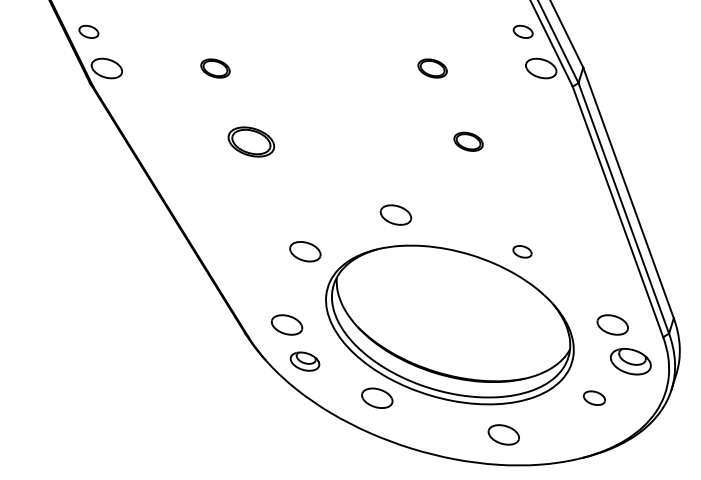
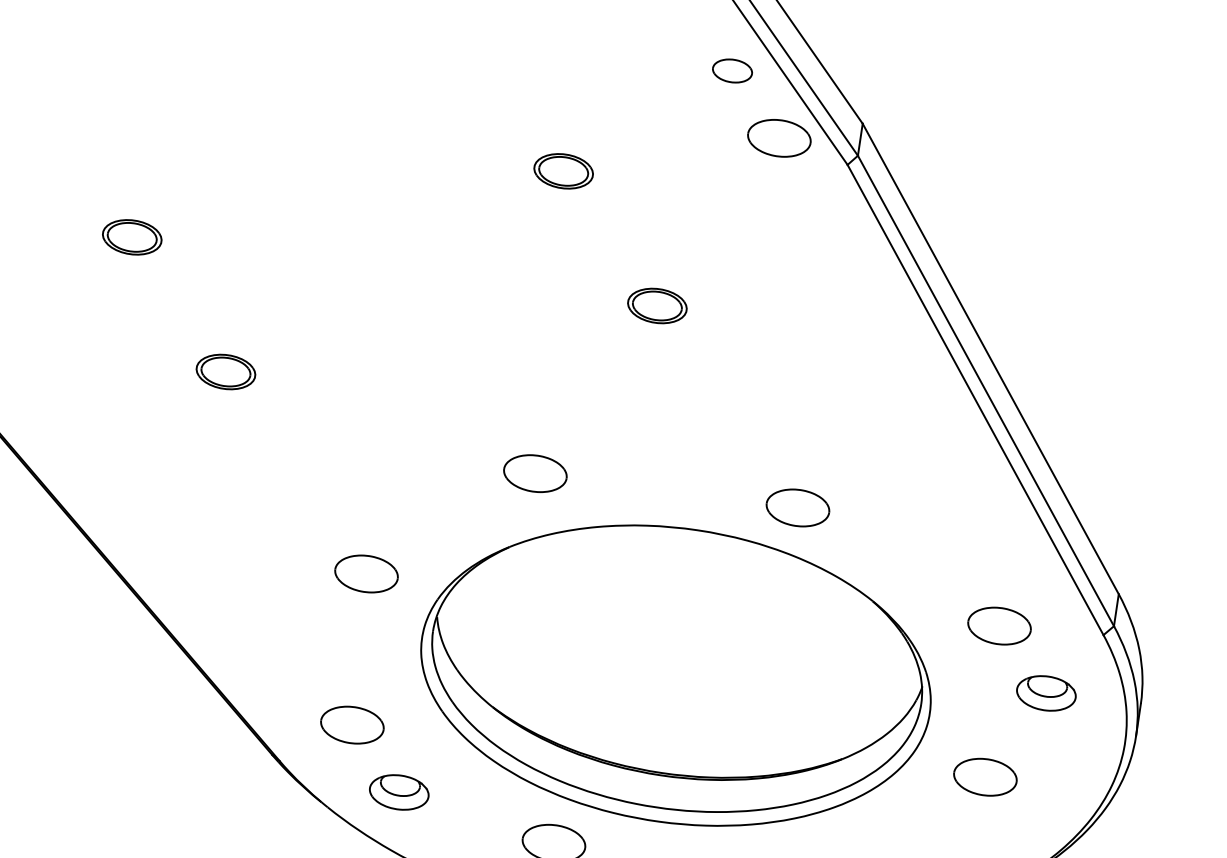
part: (251, 141) -> (225, 371), size x0.62
part: (522, 251) -> (797, 507), size x1.67
part: (630, 361) -> (1045, 693), size x0.71
part: (594, 397) -> (985, 775), size x1.43

